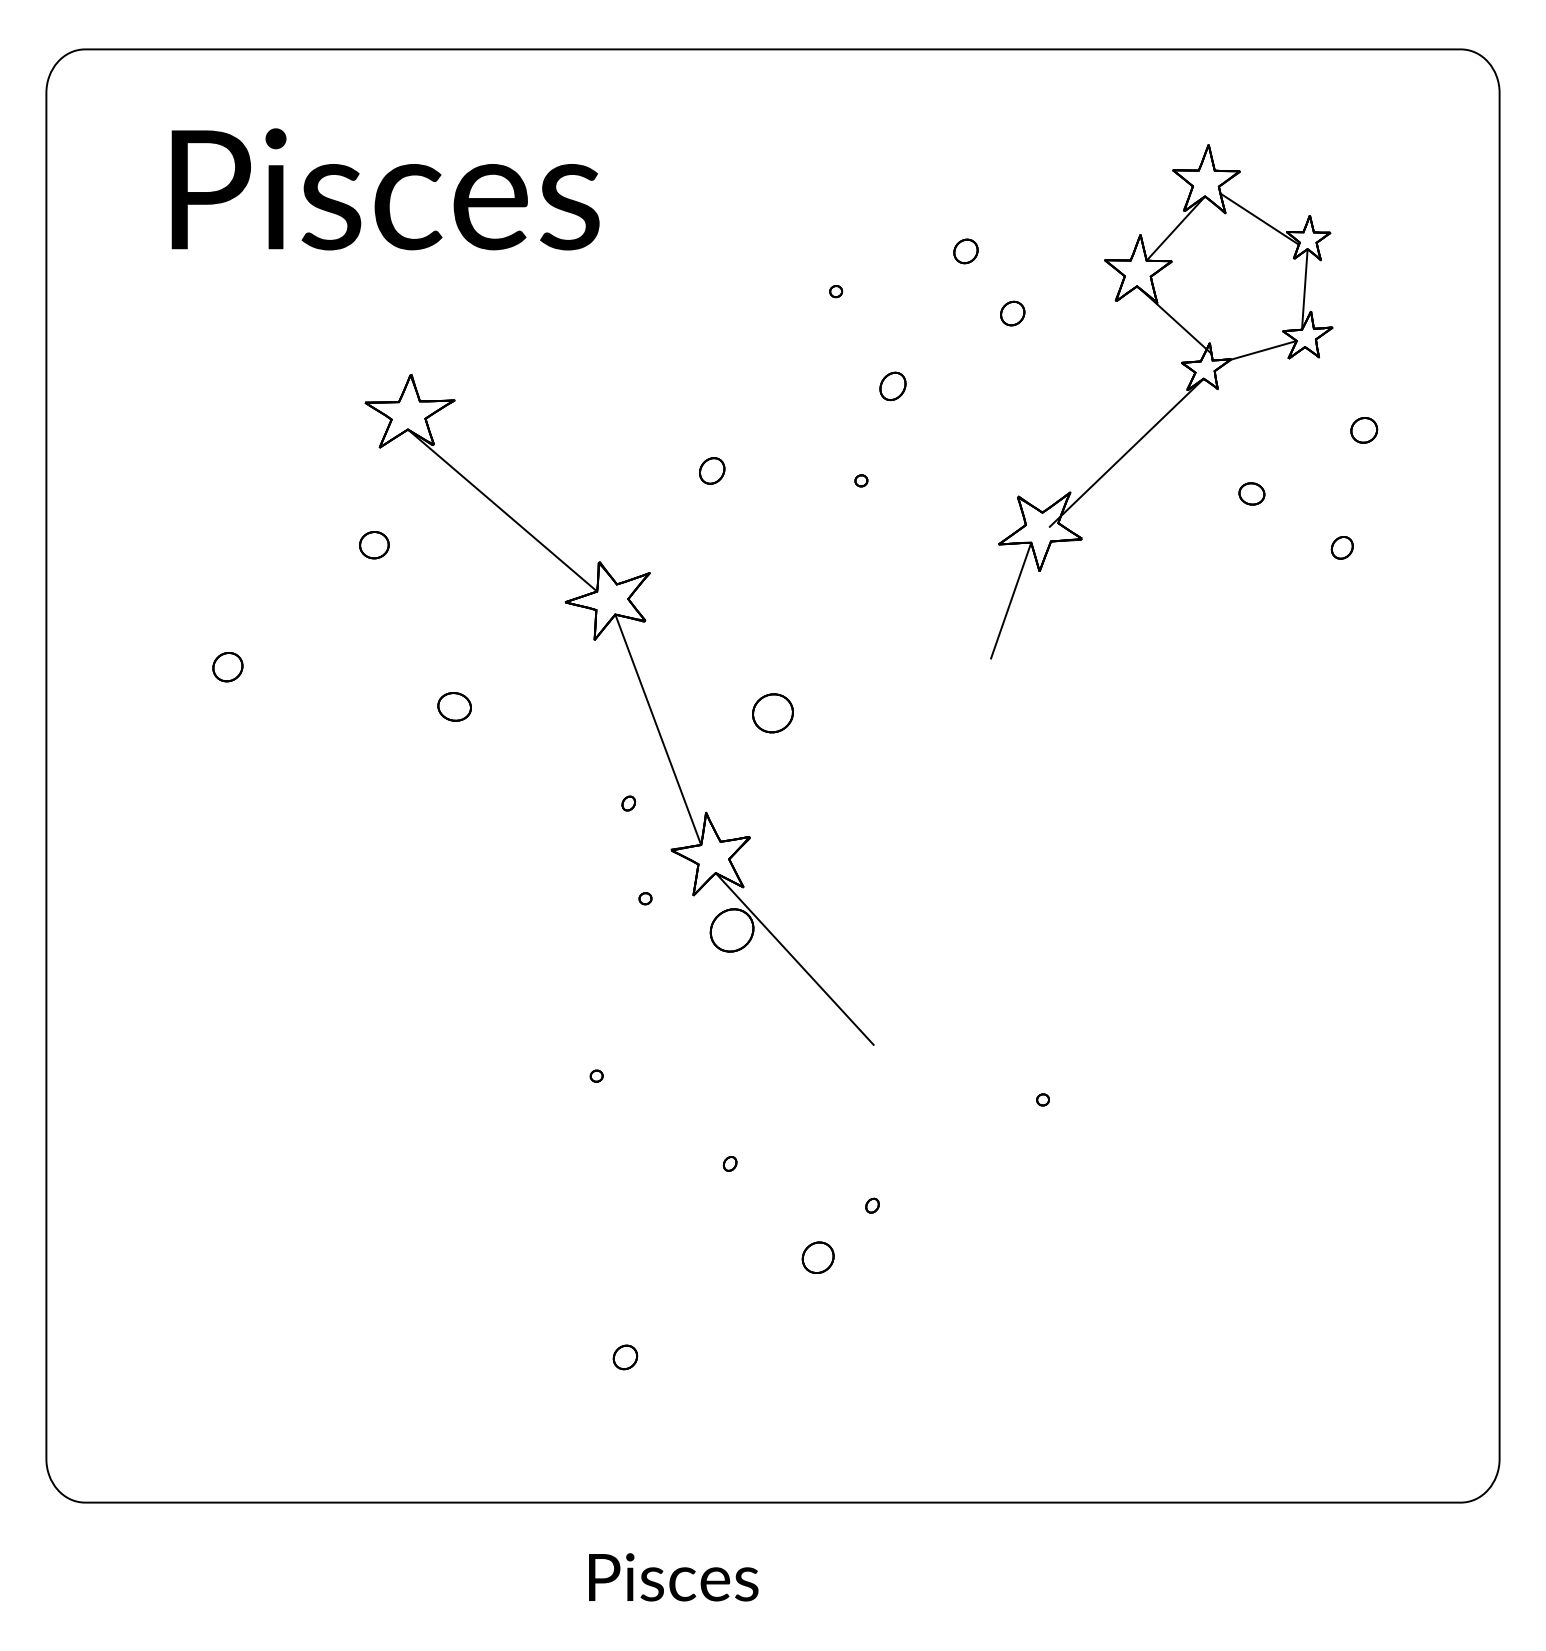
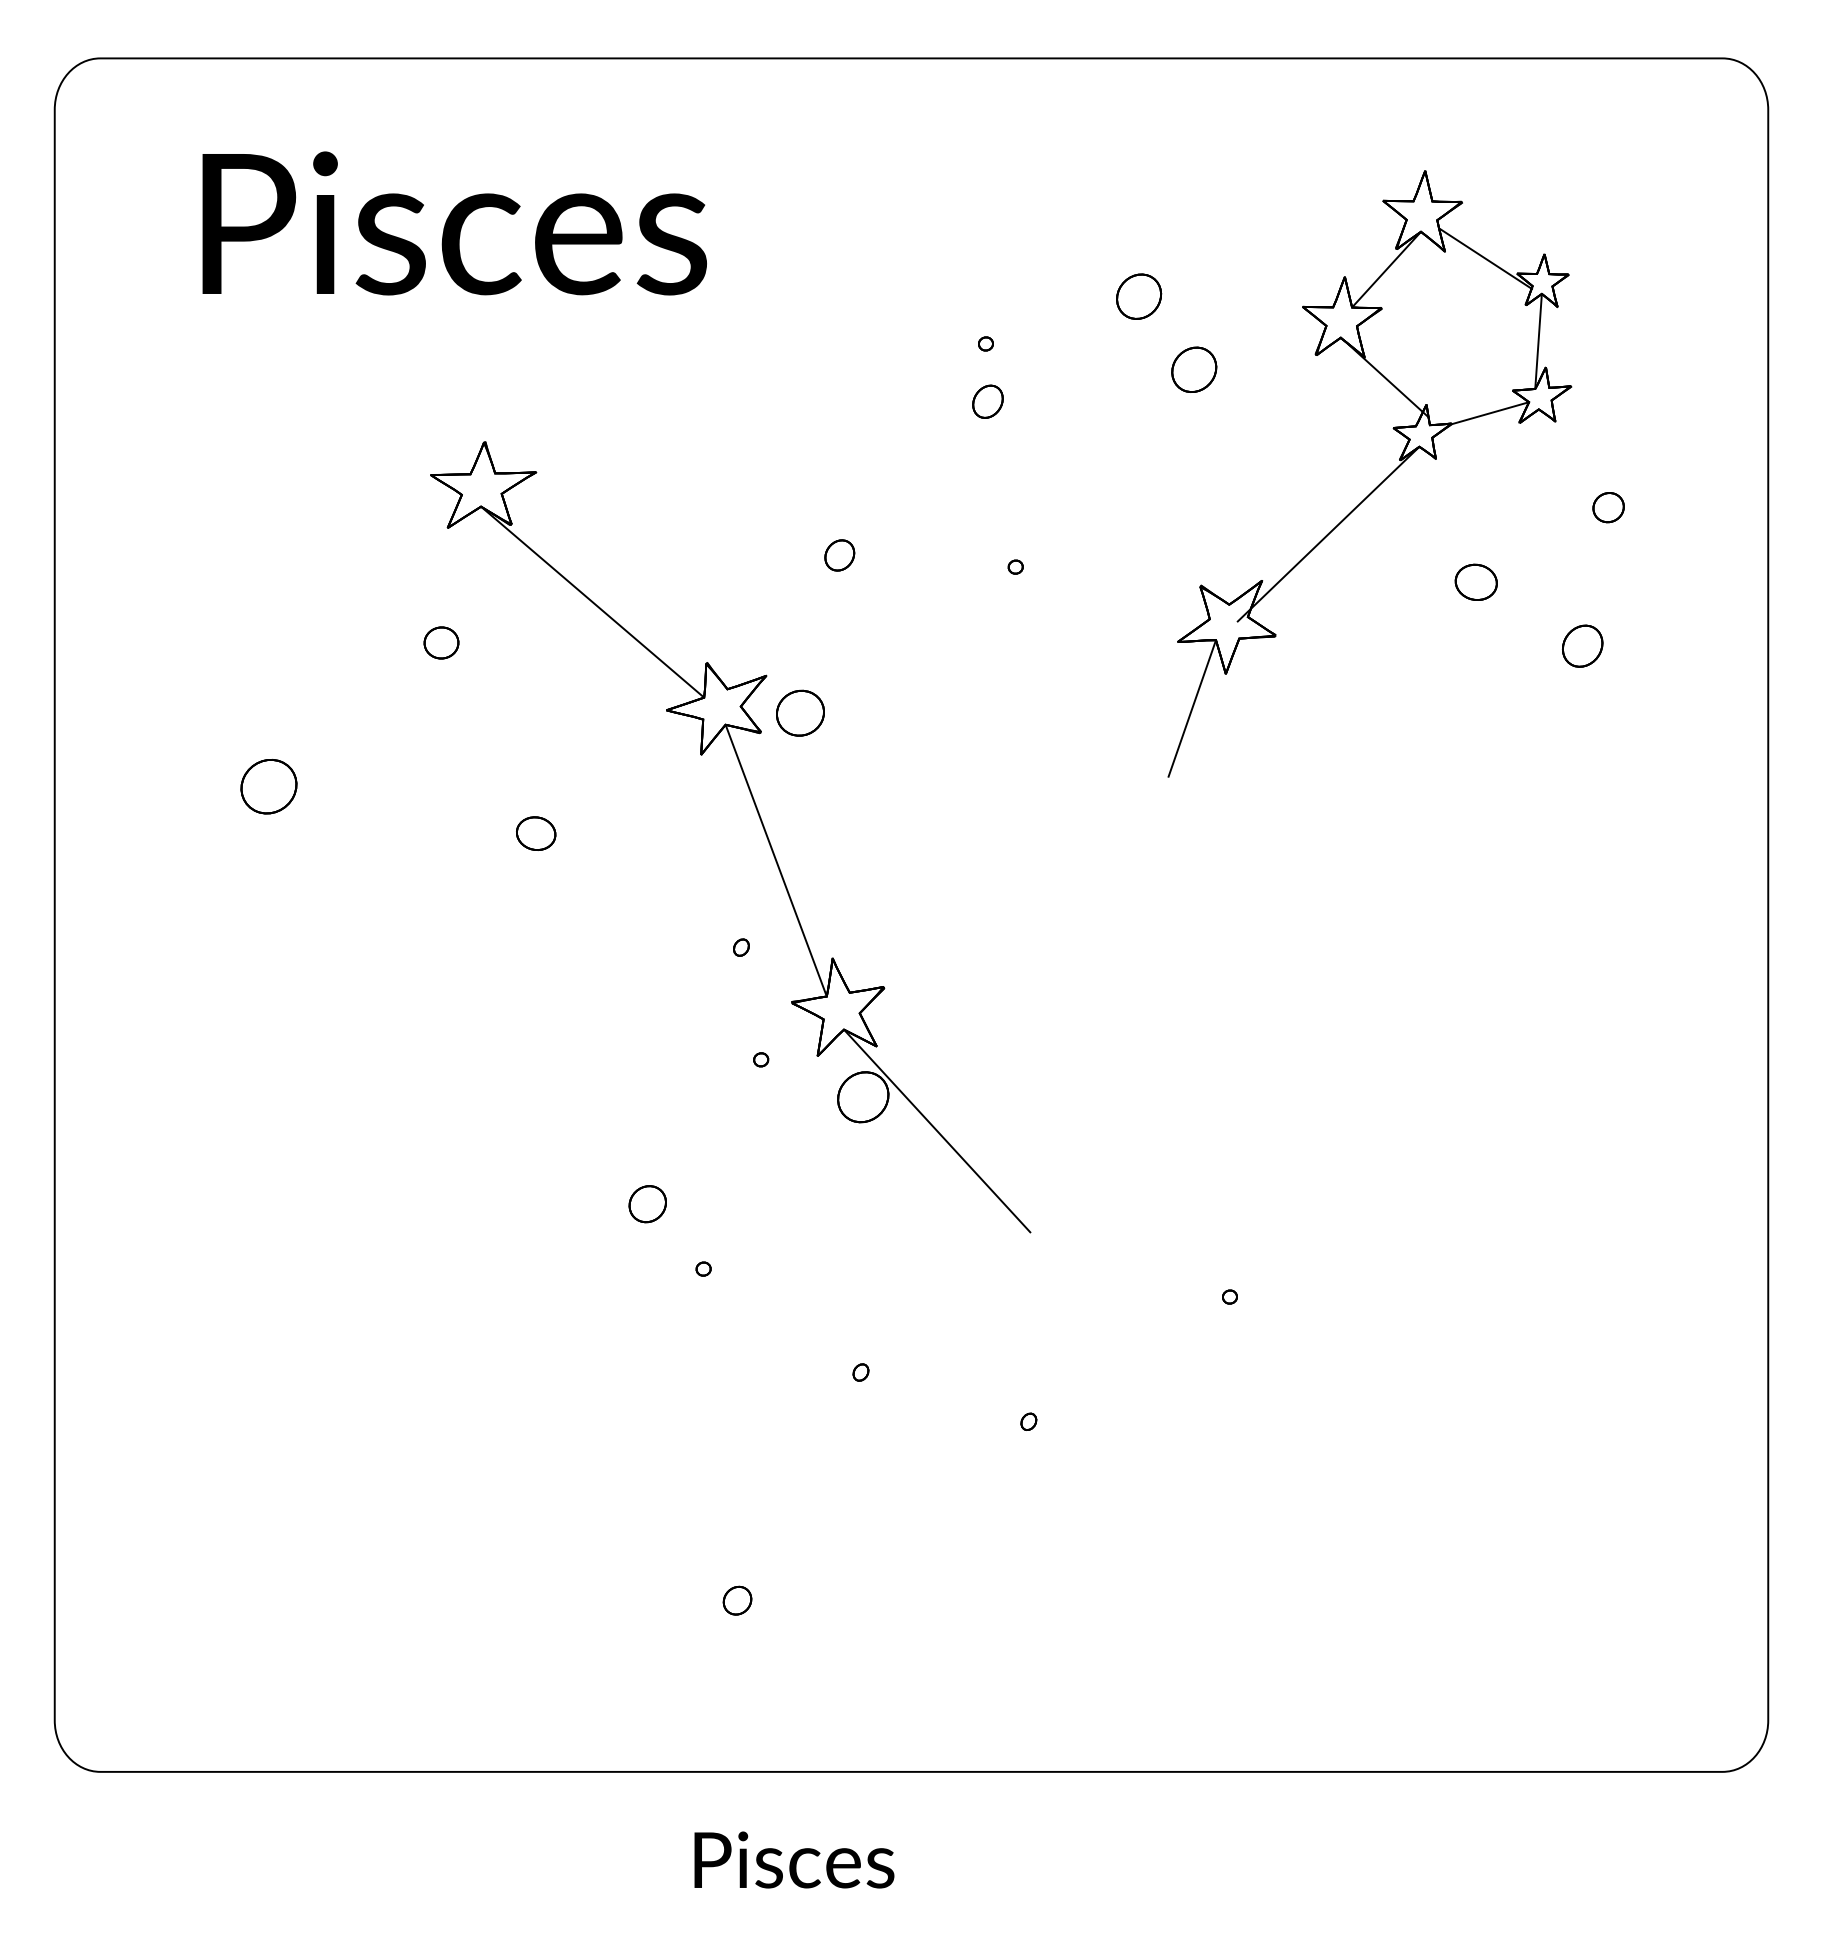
part: (965, 251) -> (1138, 296), size x1.6
part: (1012, 313) -> (1193, 369), size x1.6
part: (892, 386) -> (987, 401), moved
part: (1251, 493) -> (1475, 582), size x1.4
part: (1342, 547) -> (1582, 645), size x1.6
part: (227, 666) -> (268, 786), size x1.6
part: (773, 712) -> (800, 712), moved
part: (817, 1258) -> (647, 1204), moved

